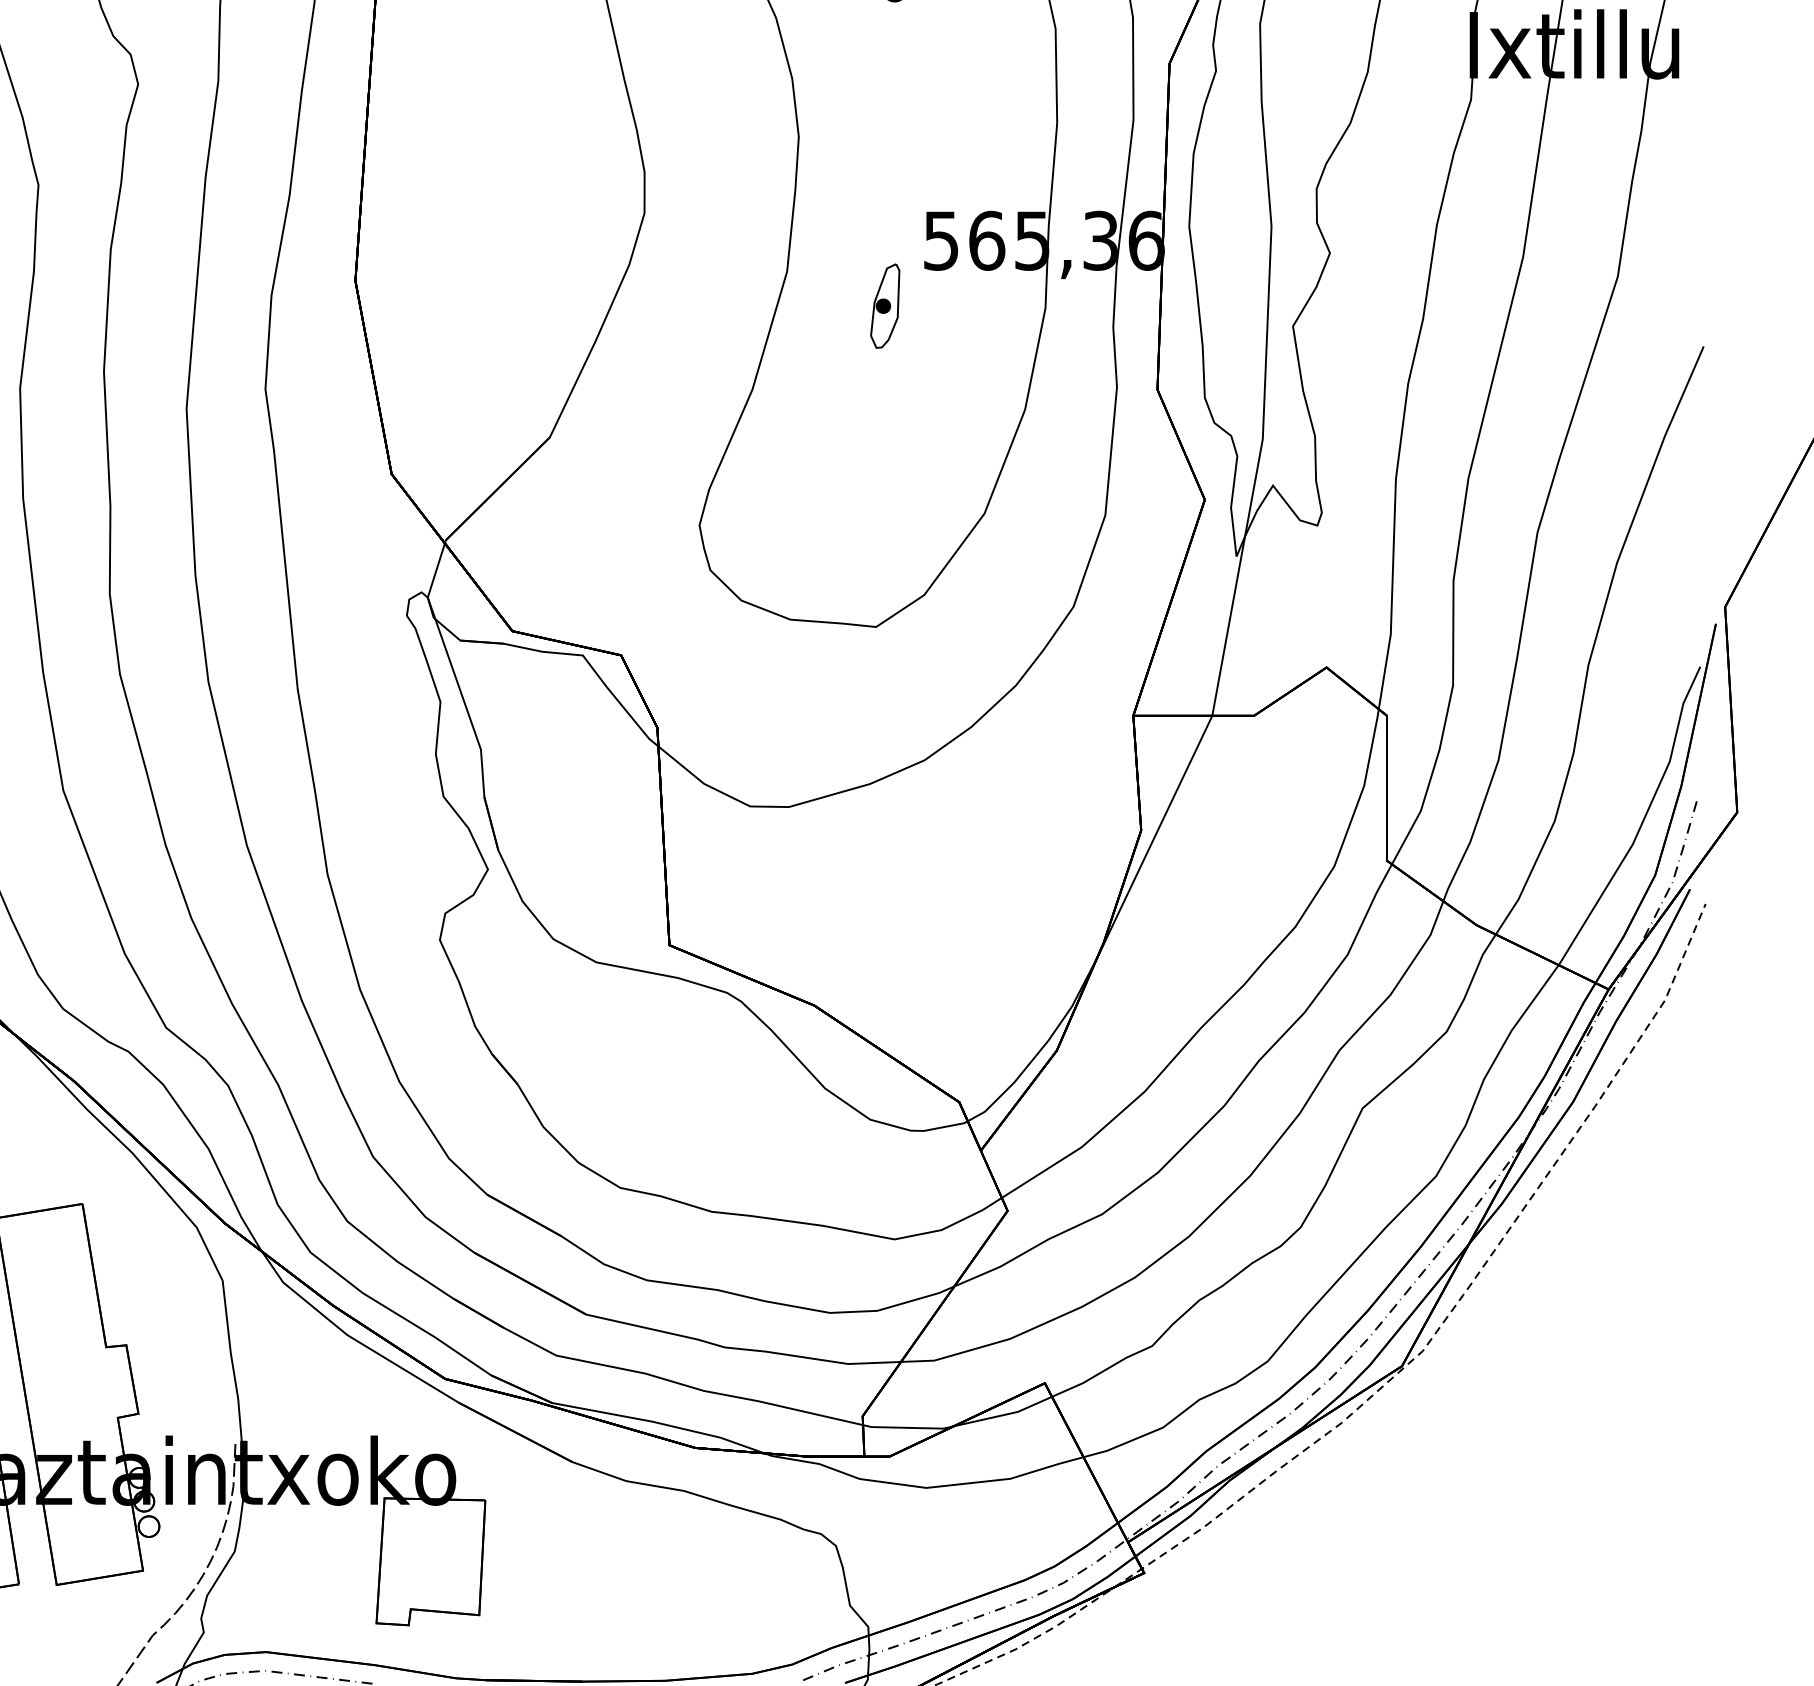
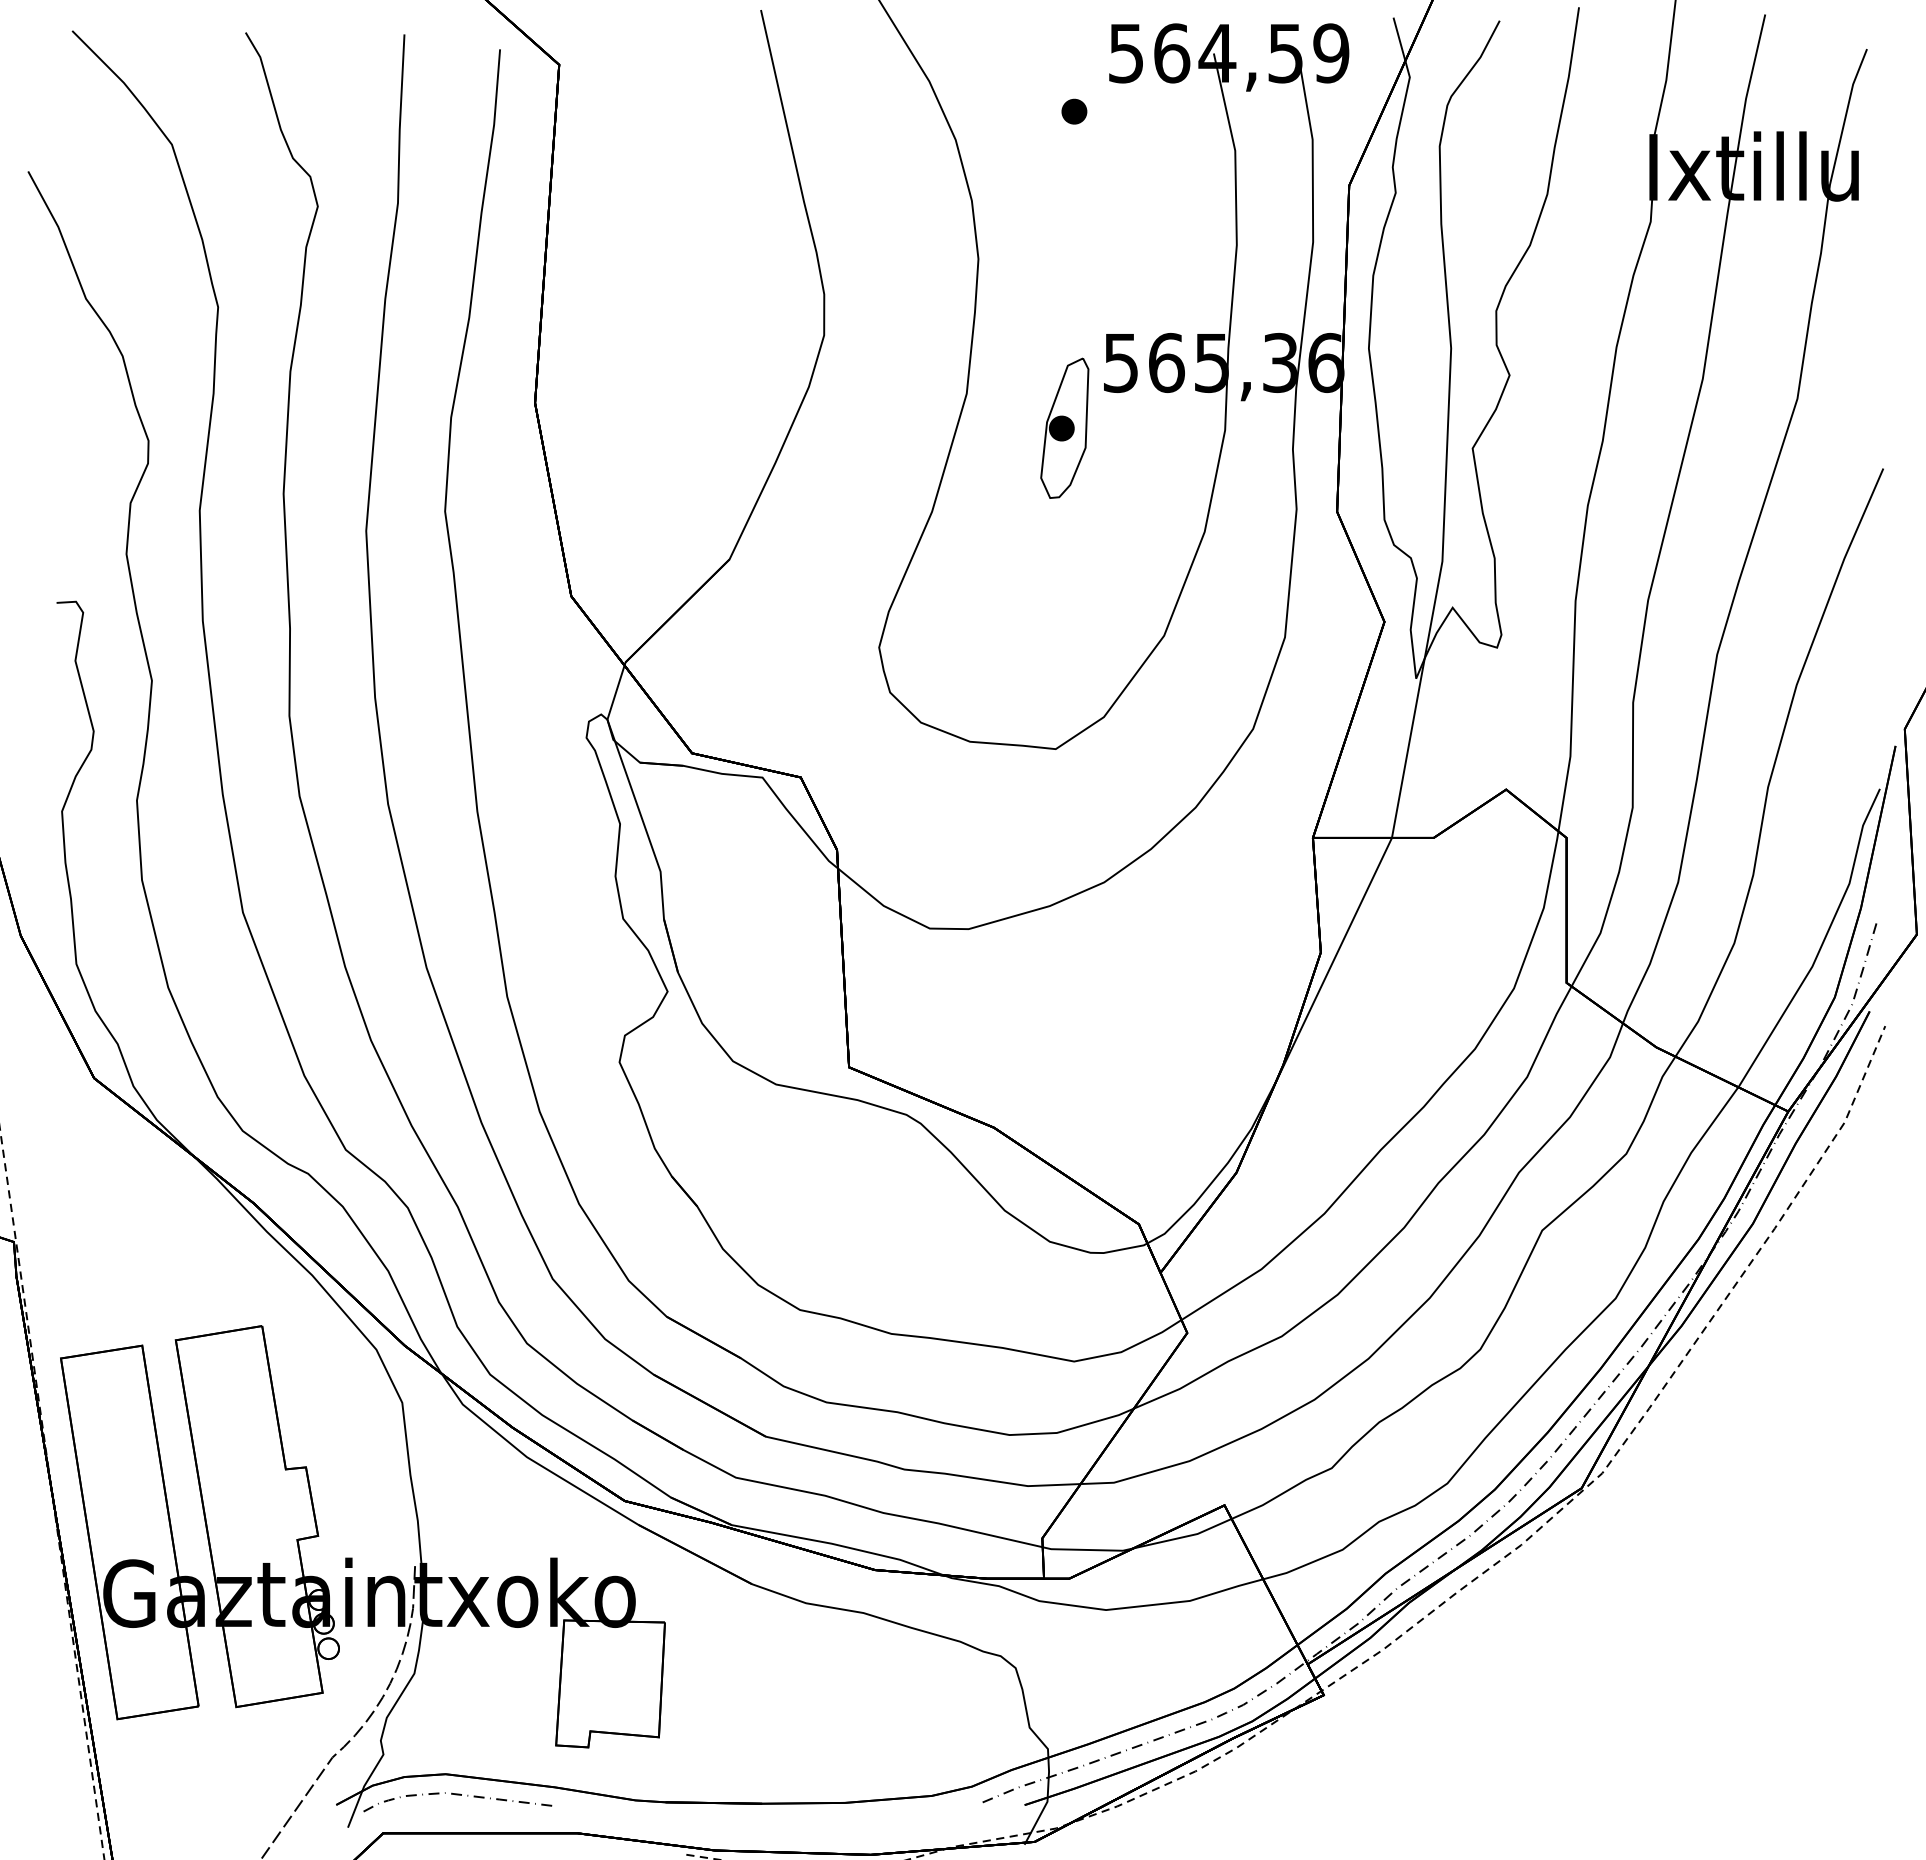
part: (884, 305) -> (1064, 427), size x1.67

